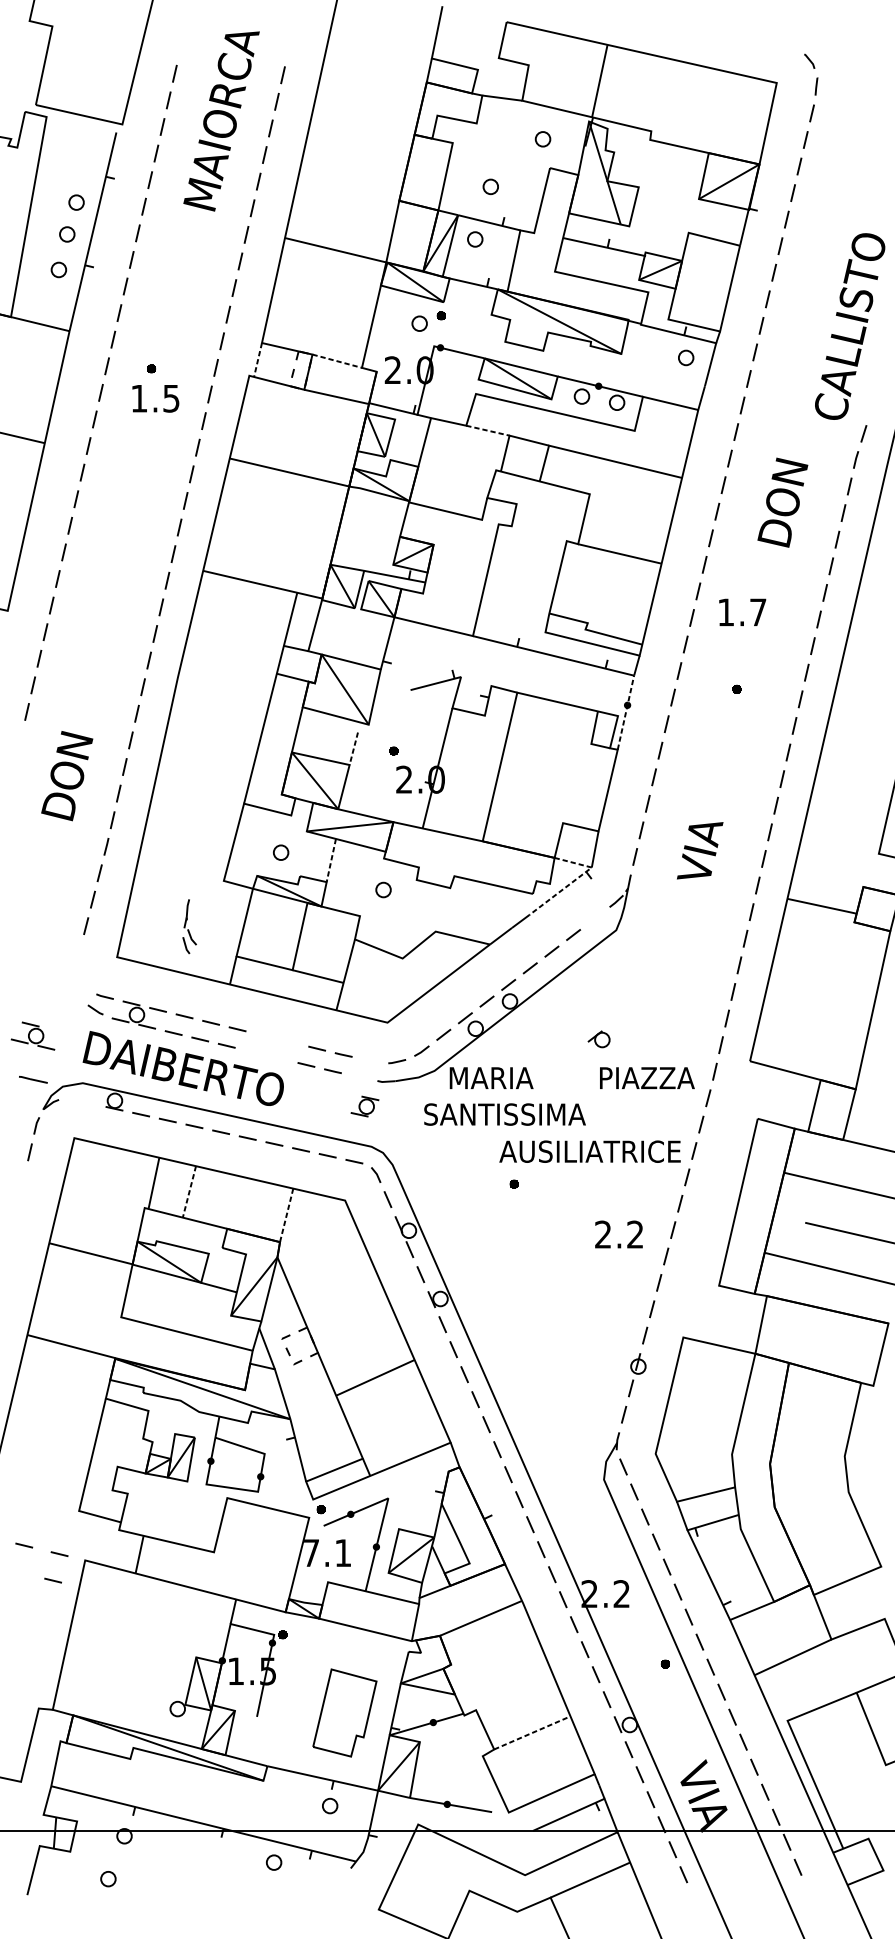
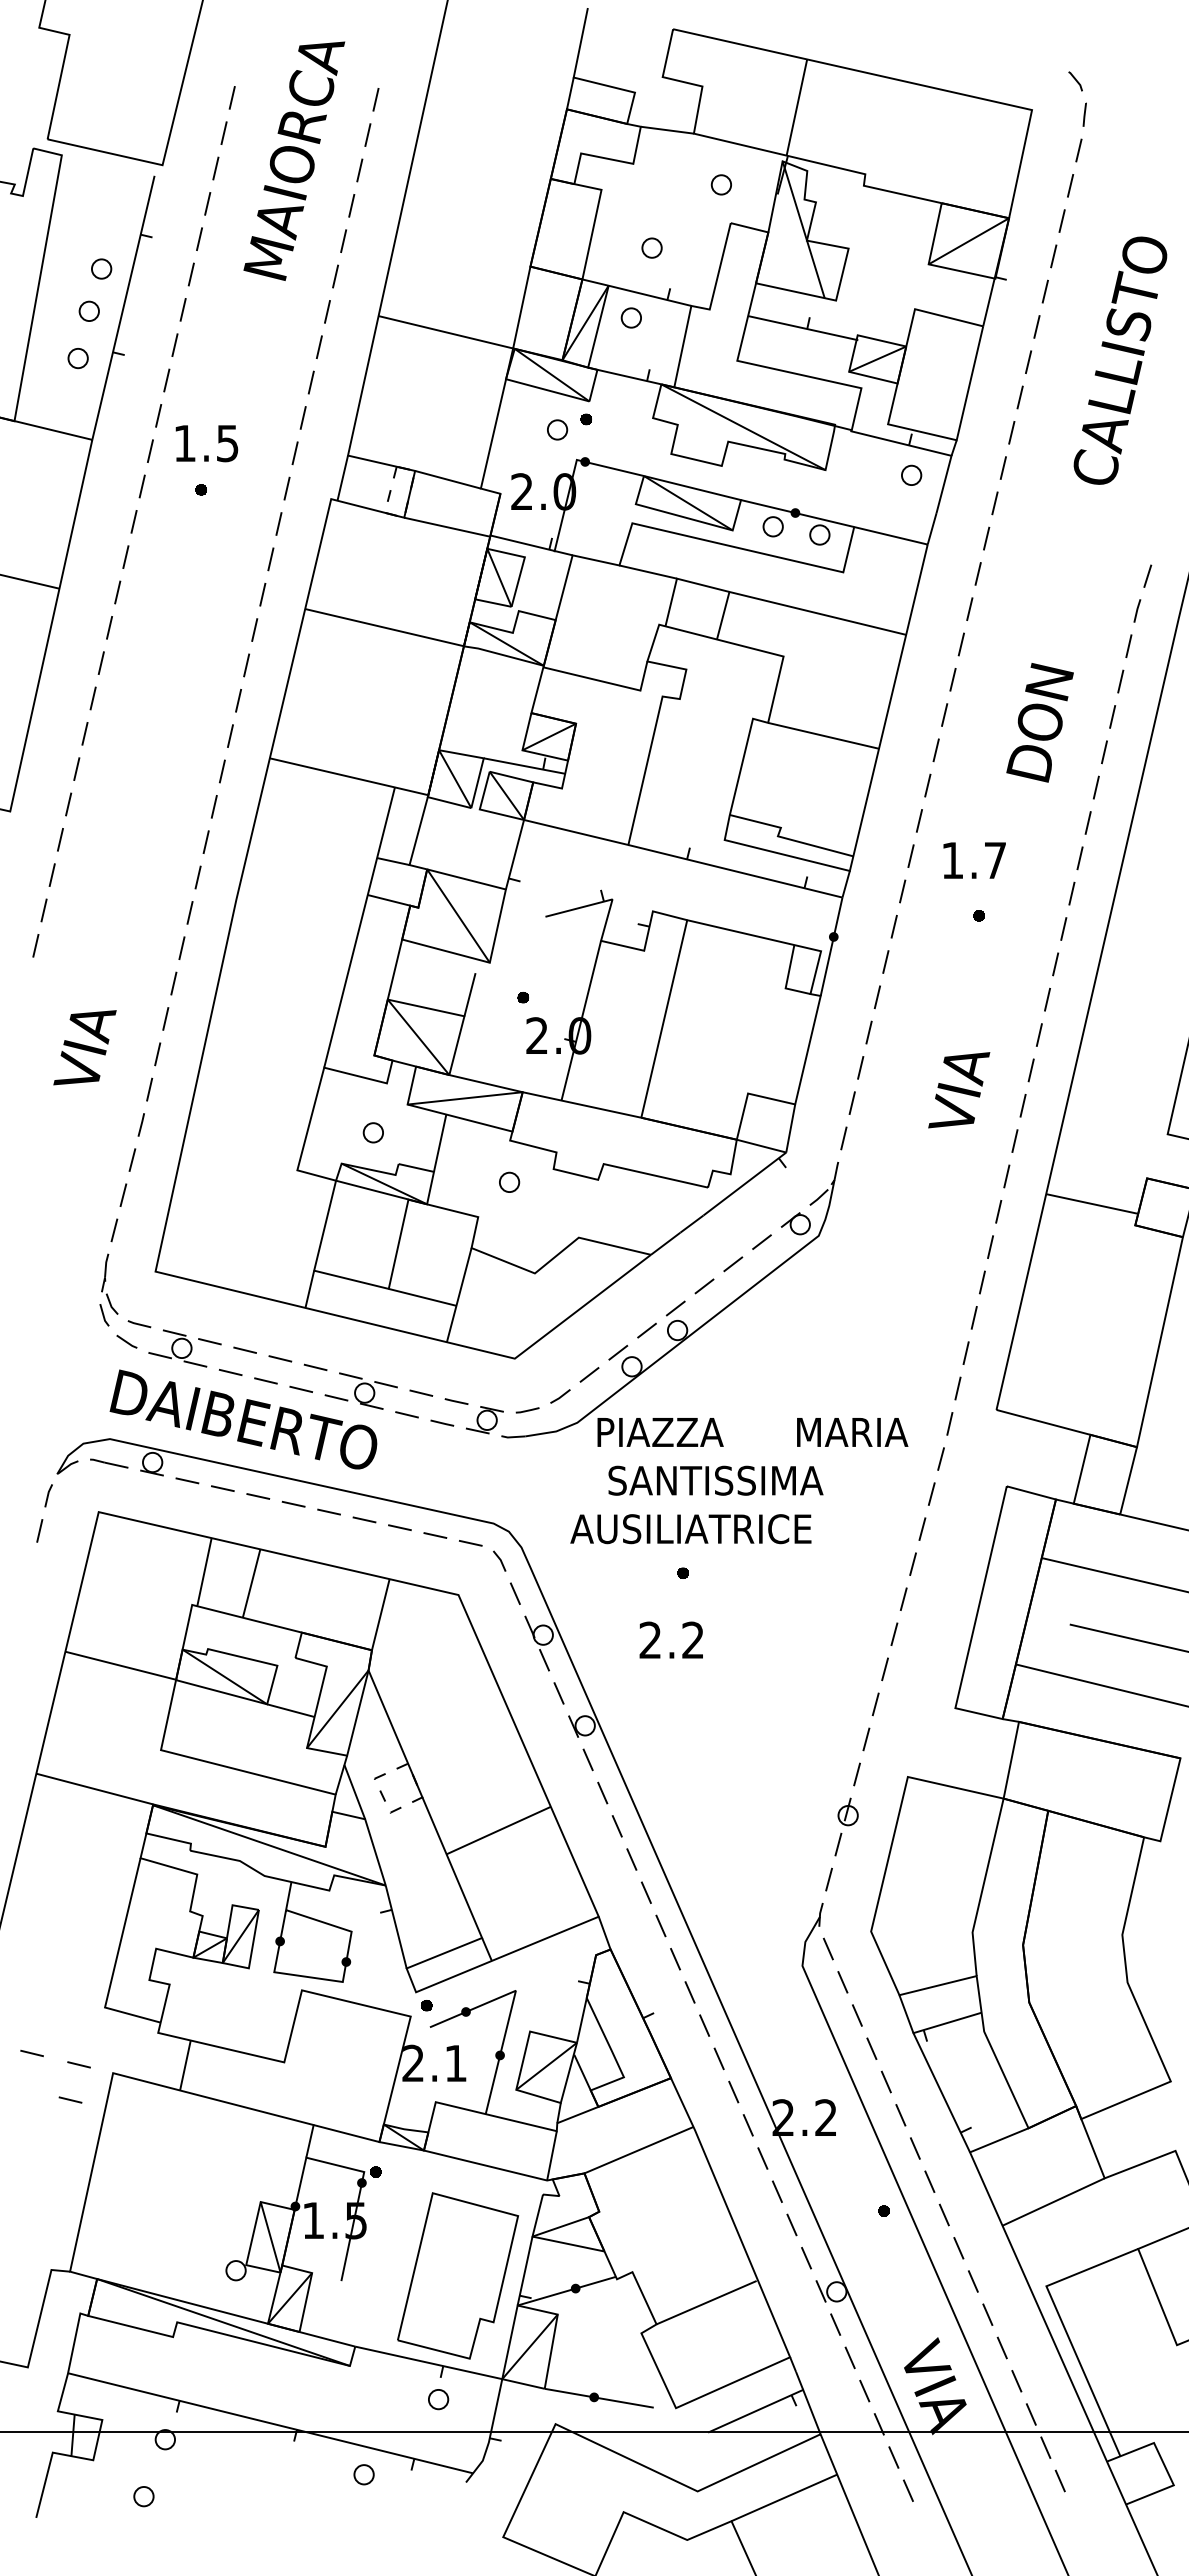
text: (850, 326) -> (1120, 360), moved
line: (257, 360) -> (342, 478), dashed -> solid
line: (337, 361) -> (448, 479), dashed -> solid
text: (155, 398) -> (206, 443), moved
line: (488, 431) -> (648, 572), dashed -> solid
text: (782, 502) -> (1039, 722), moved
text: (742, 612) -> (974, 860), moved
line: (625, 712) -> (831, 946), dashed -> solid
line: (353, 749) -> (469, 995), dashed -> solid
text: (66, 775) -> (88, 1030), DON -> VIA
text: (700, 850) -> (959, 1090), moved
line: (331, 860) -> (440, 1143), dashed -> solid
line: (576, 879) -> (765, 1168), dashed -> solid
part: (189, 926) -> (108, 1289), moved
part: (32, 1036) -> (43, 1376), removed
part: (598, 1039) -> (795, 1223), moved
part: (271, 1046) -> (360, 1390), added
text: (498, 1078) -> (662, 1432), MARIA -> PIAZZA
text: (648, 1078) -> (861, 1432), PIAZZA -> MARIA
line: (33, 1079) -> (109, 1463), moved
part: (364, 1106) -> (484, 1420), moved
text: (504, 1114) -> (715, 1480), moved
text: (589, 1152) -> (690, 1529), moved
line: (189, 1192) -> (251, 1584), dashed -> solid
line: (286, 1215) -> (380, 1614), dashed -> solid
text: (618, 1234) -> (670, 1639), moved
text: (310, 1552) -> (412, 2062), 7.1 -> 2.1
part: (345, 1712) -> (458, 2275), size x1.43
line: (531, 1733) -> (706, 2302), dashed -> solid

